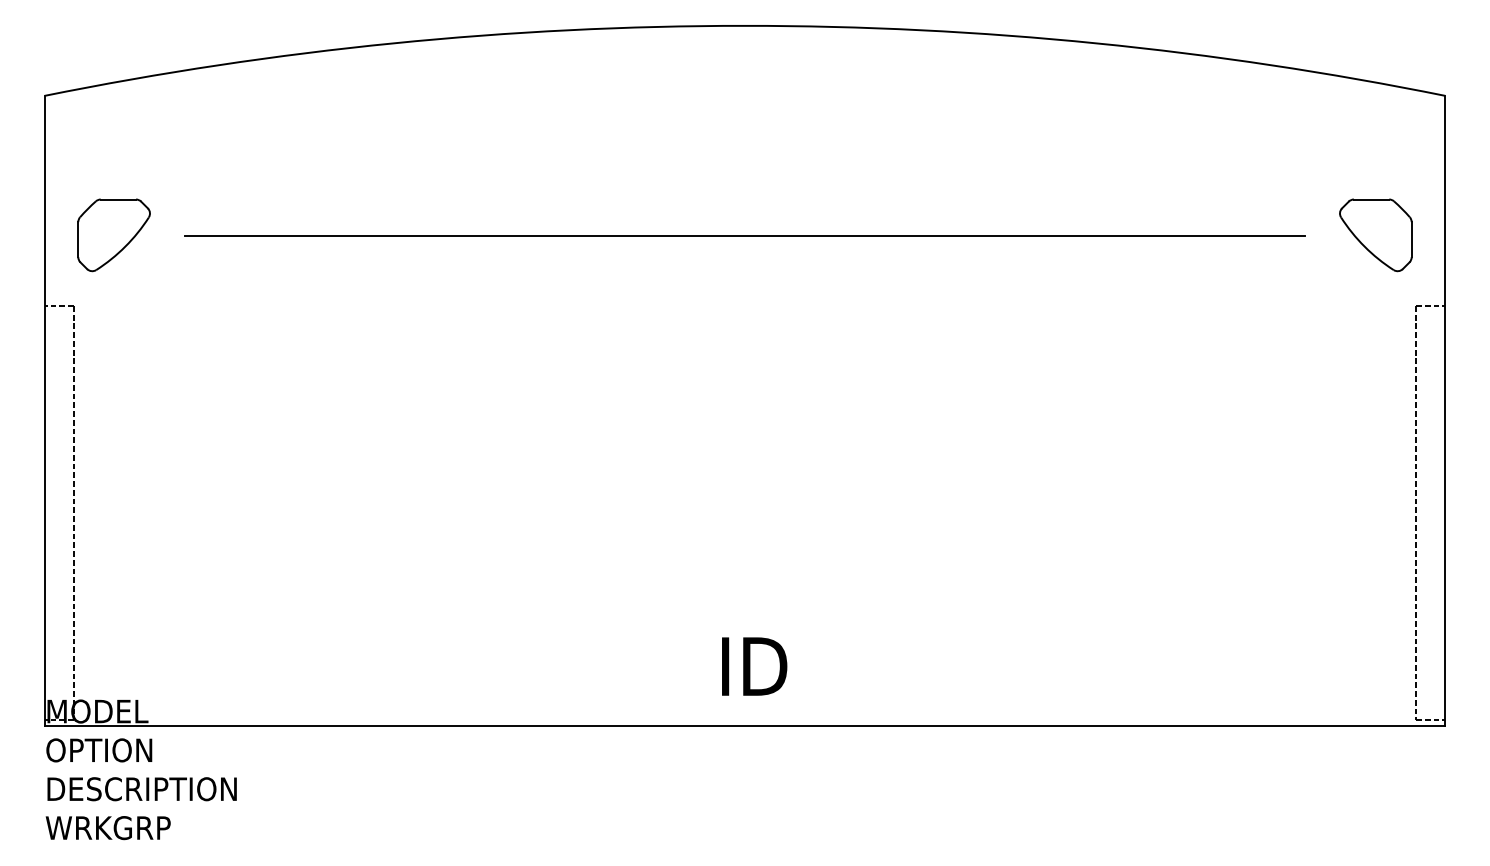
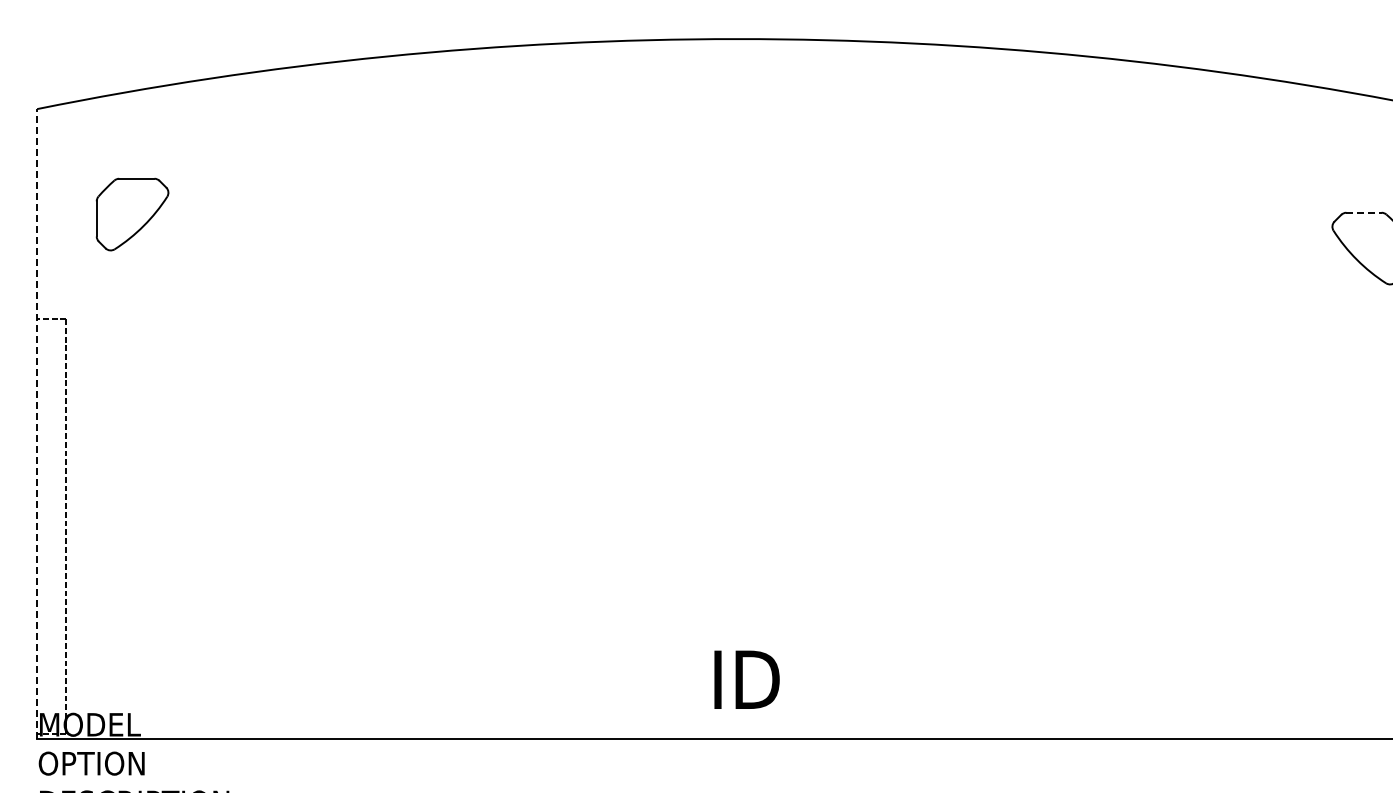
line: (1371, 199) -> (1363, 212), solid -> dashed
part: (113, 235) -> (131, 214), moved
line: (744, 235) -> (736, 248), removed
line: (44, 410) -> (36, 423), solid -> dashed

